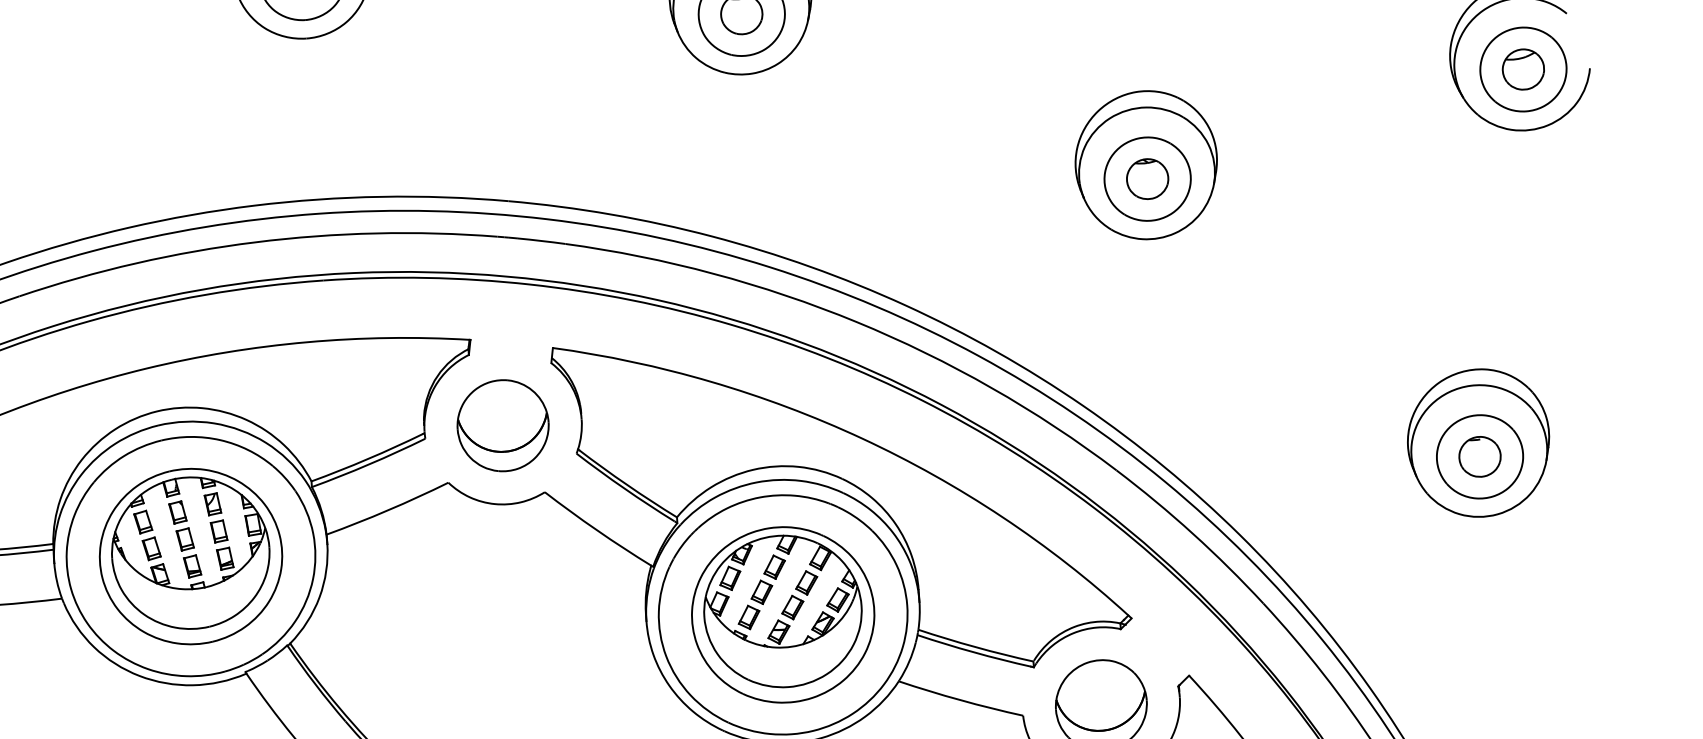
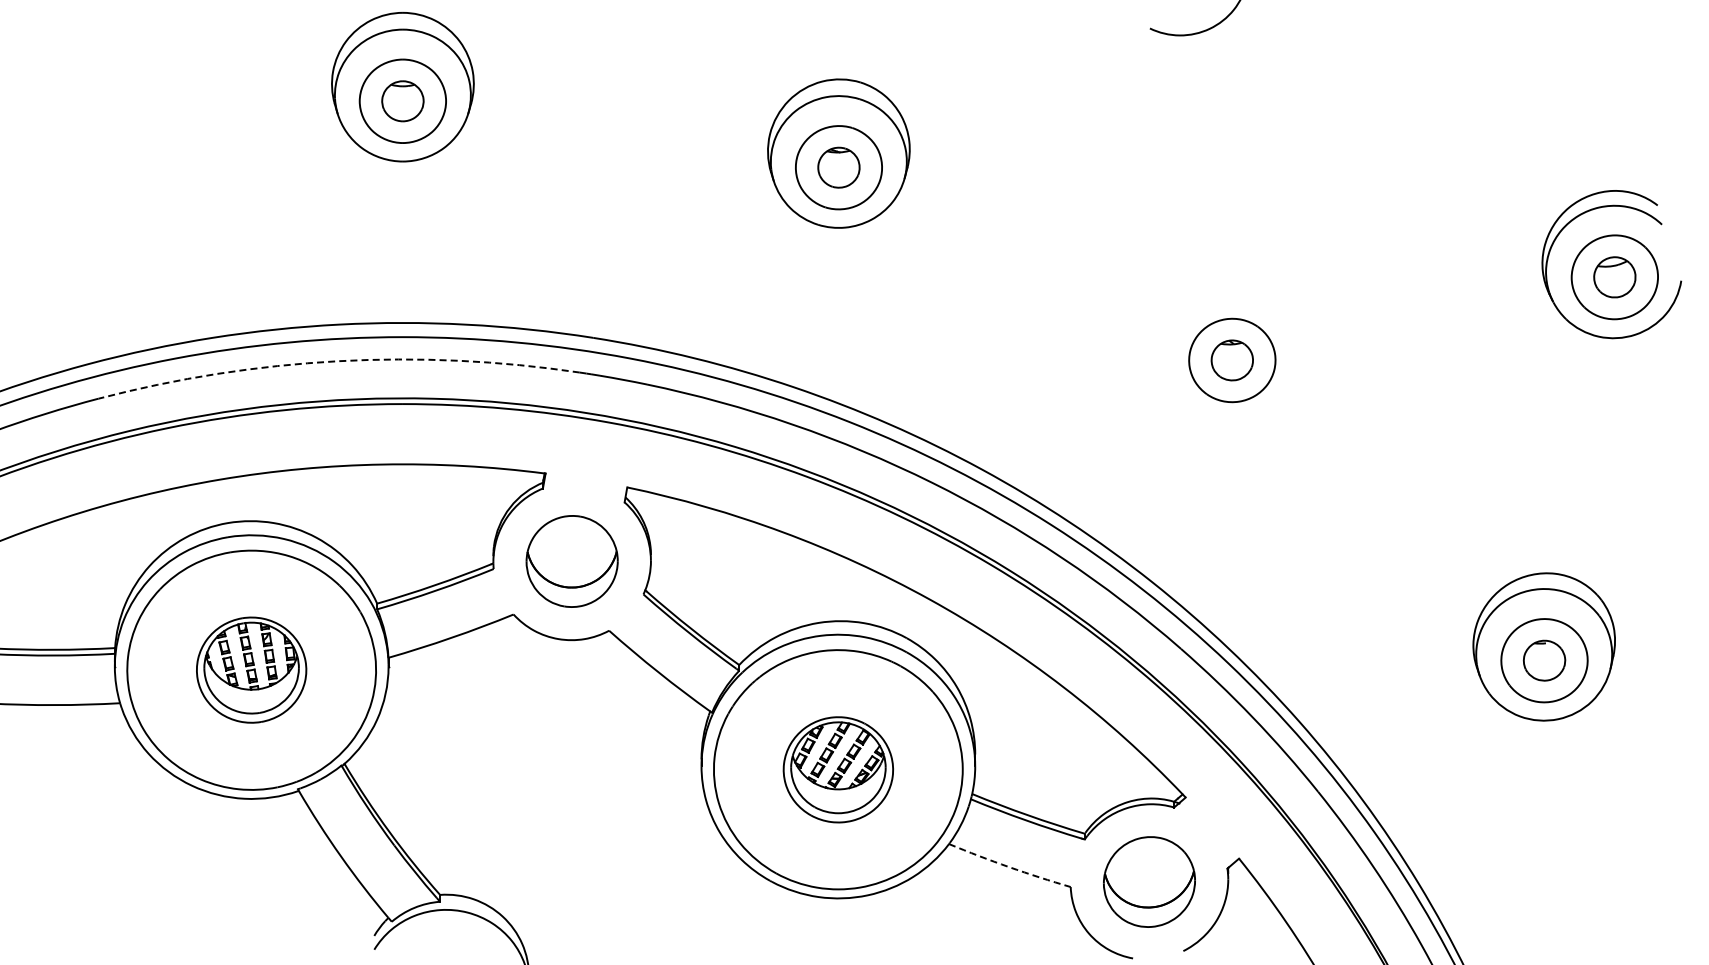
part: (1145, 165) -> (1231, 346), removed
arc: (255, 242) -> (337, 361), solid -> dashed
part: (190, 555) -> (251, 669), size x0.6
part: (783, 614) -> (838, 769), size x0.6
arc: (960, 700) -> (1009, 867), solid -> dashed

